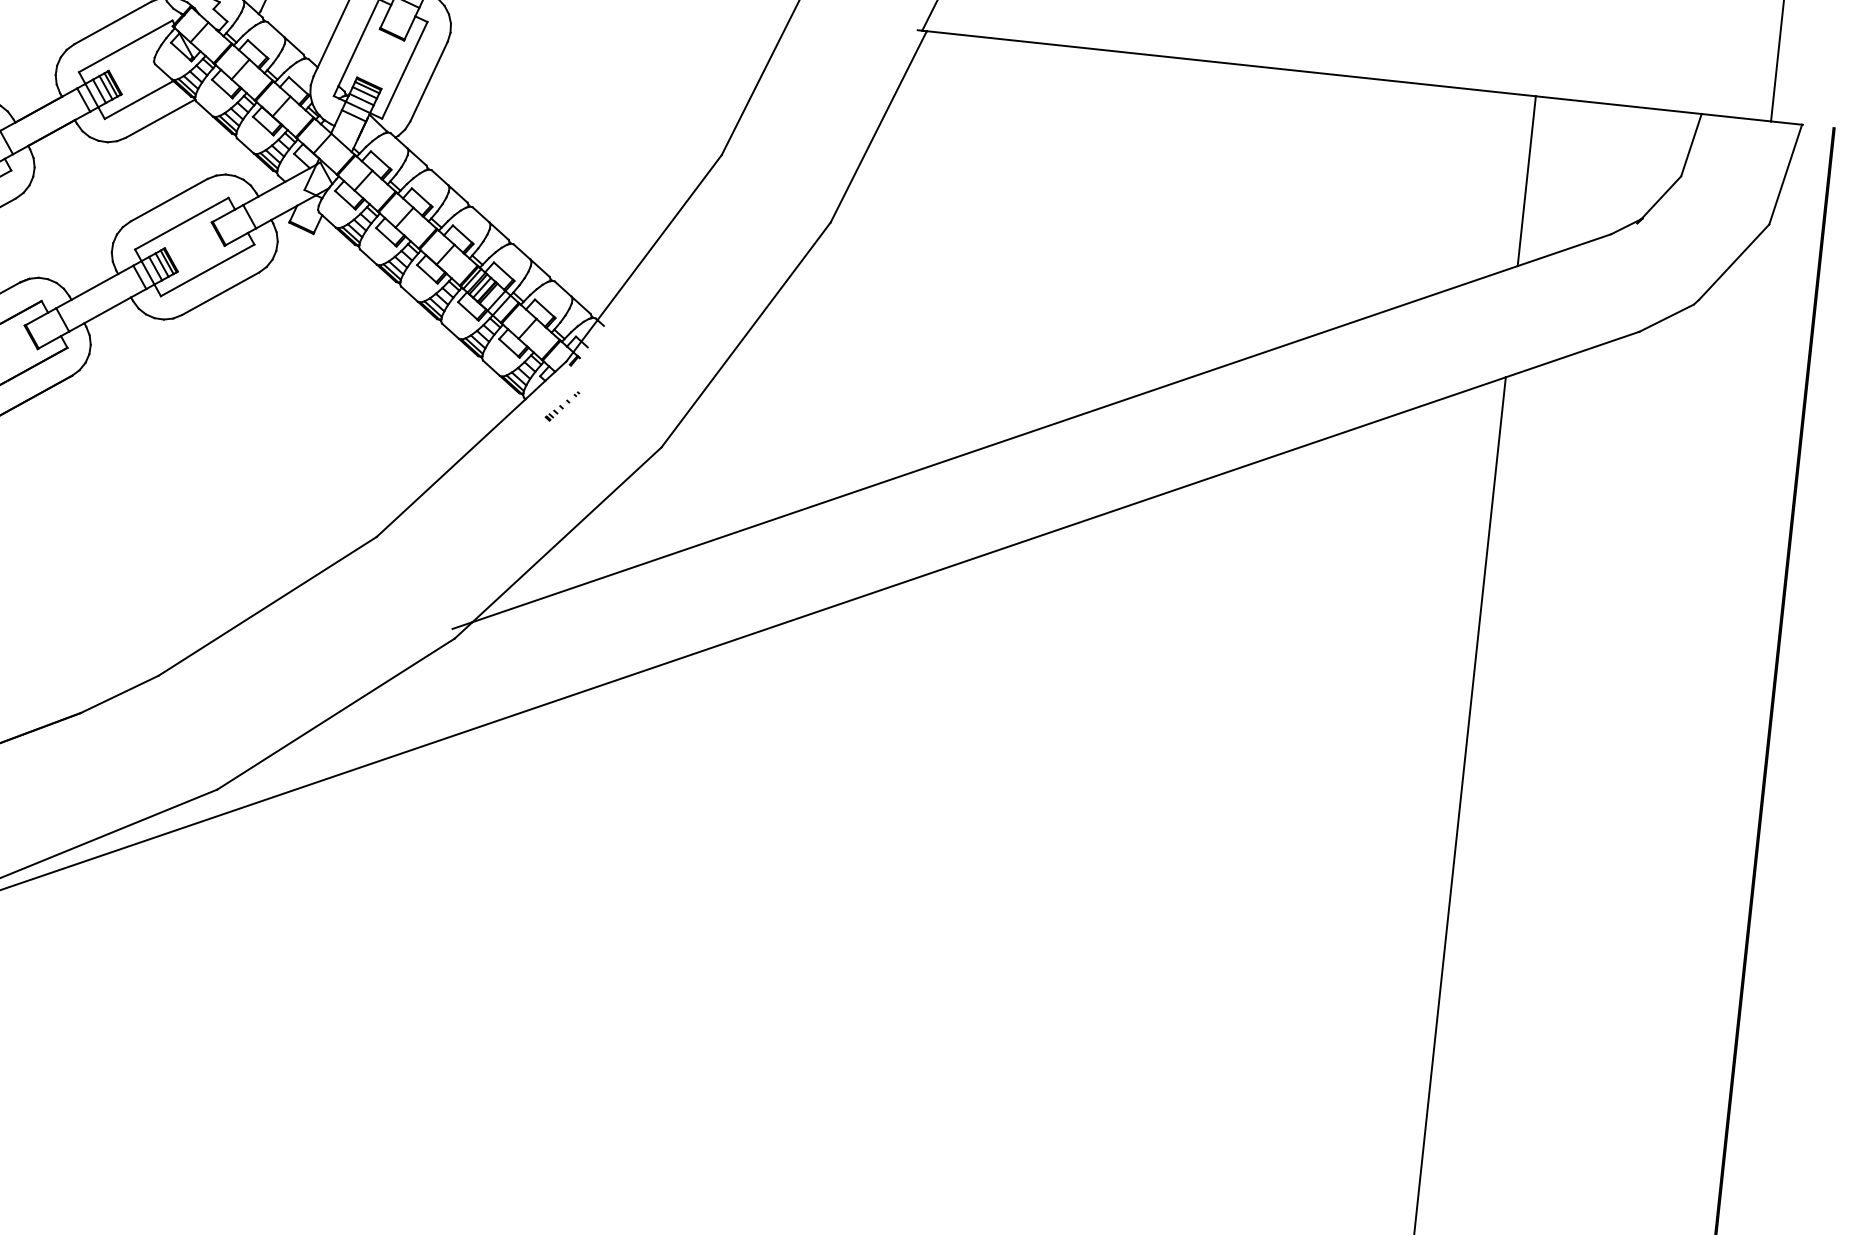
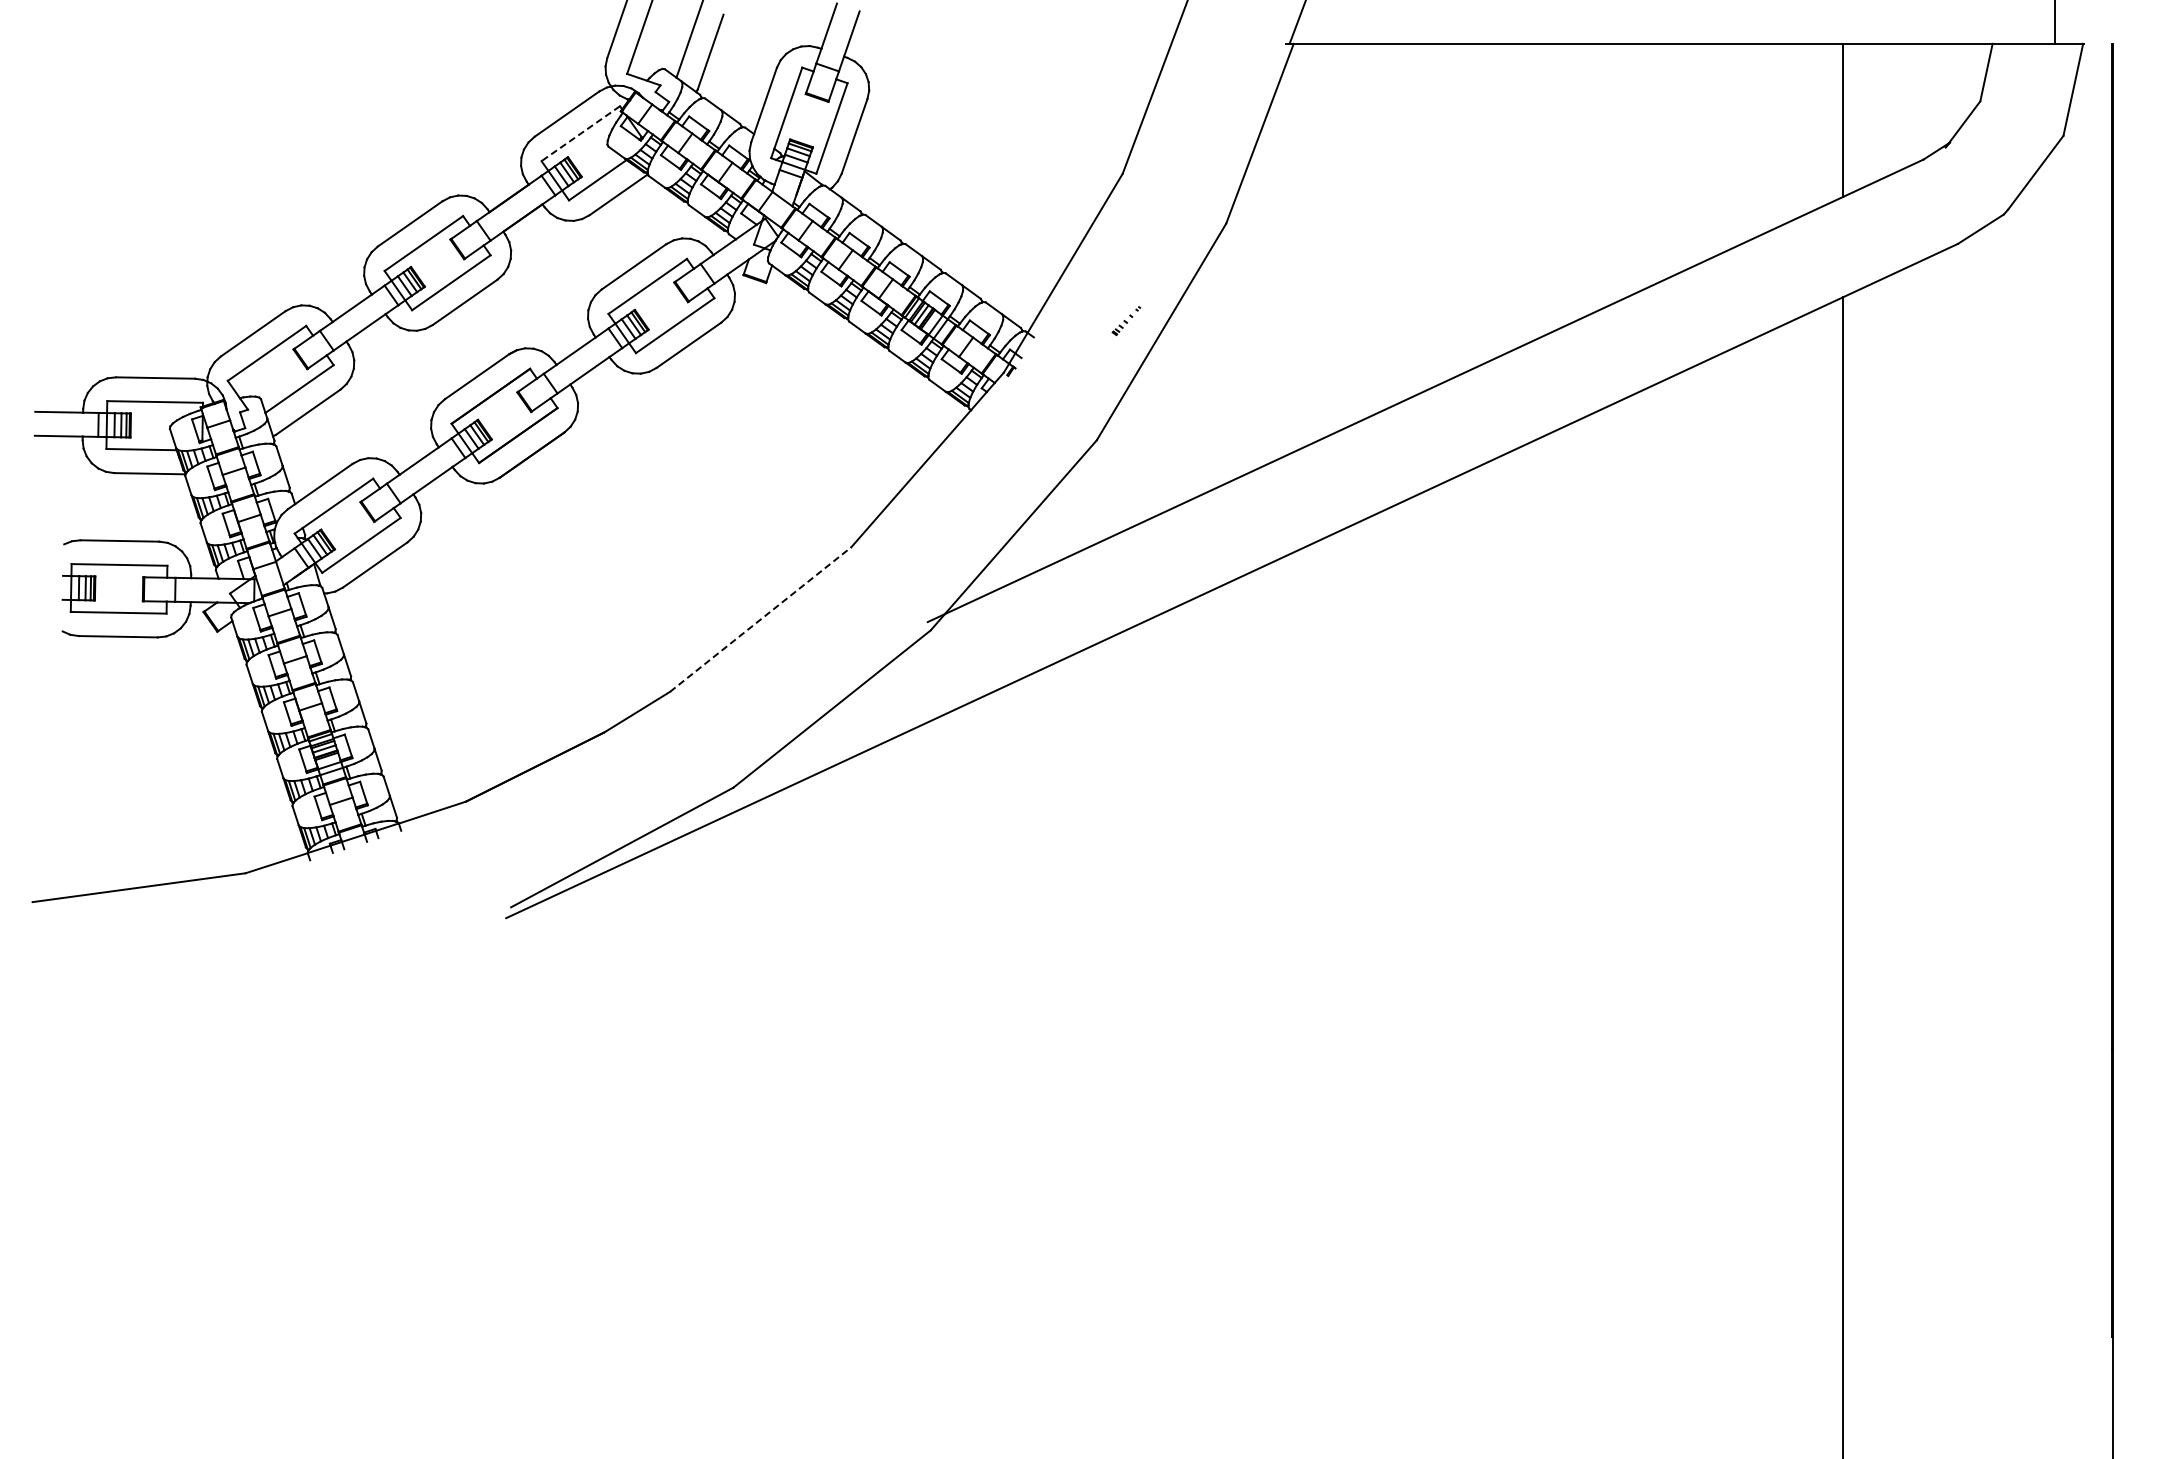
line: (125, 46) -> (580, 133), solid -> dashed
part: (562, 406) -> (1126, 321), moved
line: (267, 606) -> (760, 619), solid -> dashed

